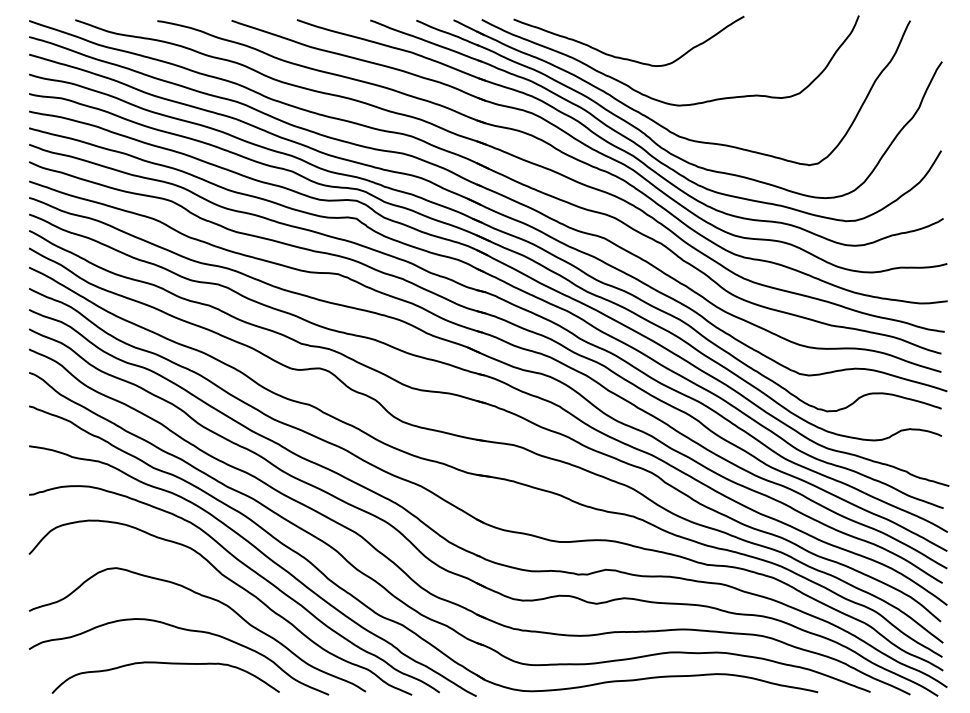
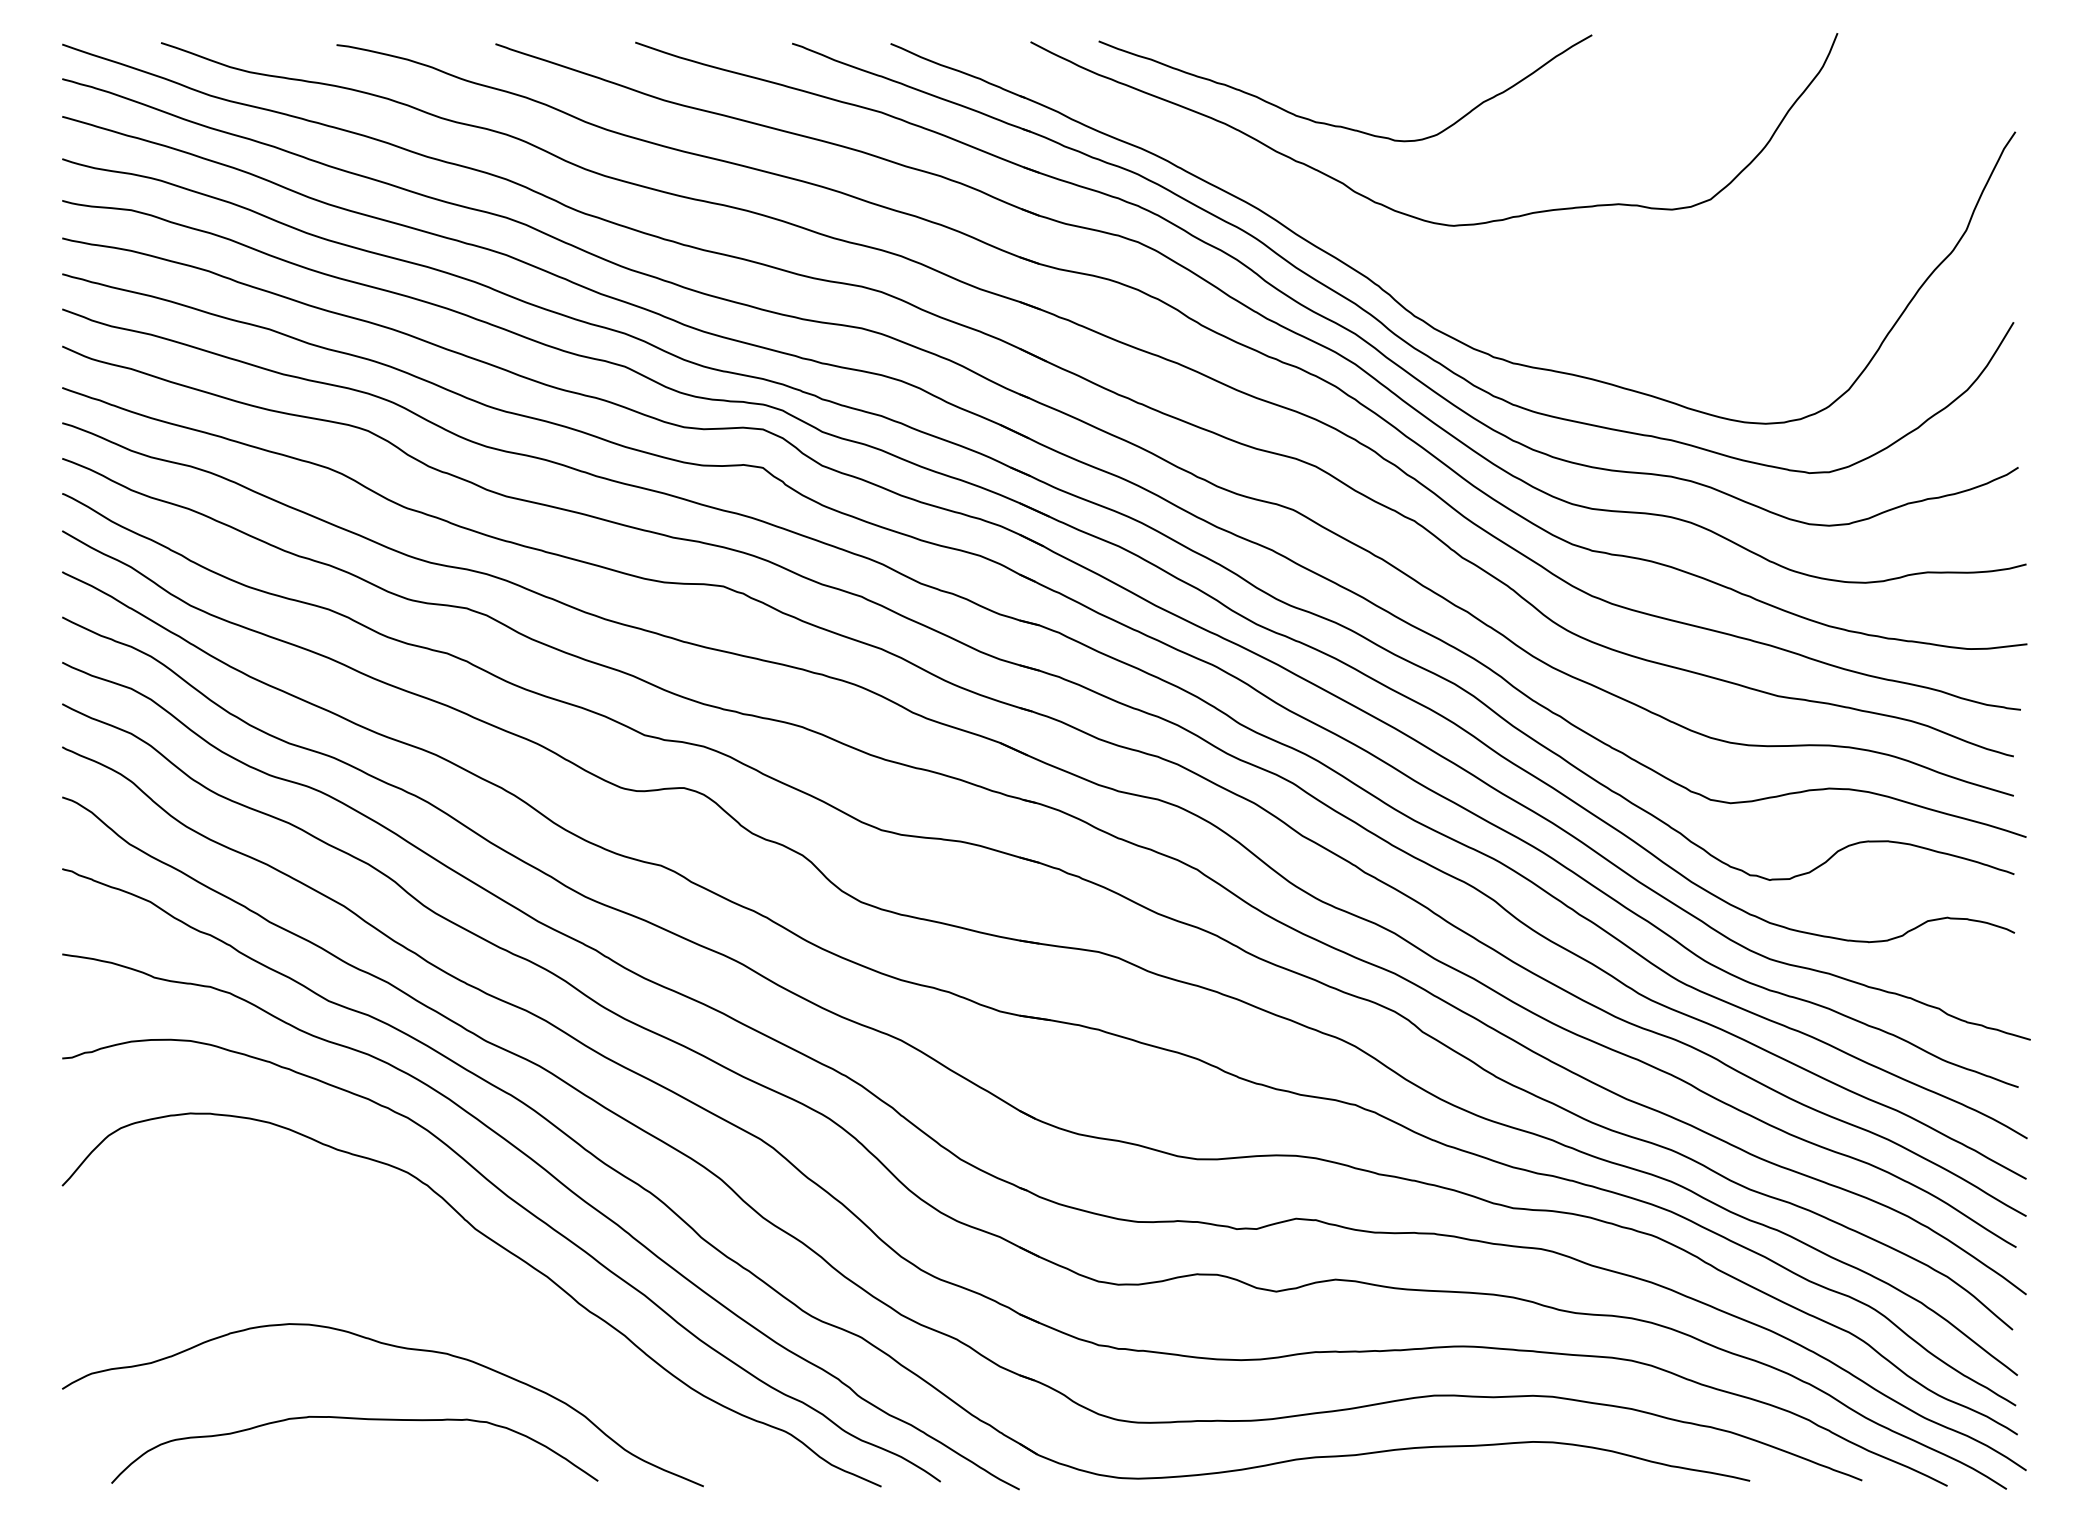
part: (659, 123) -> (1410, 264), removed
curve: (207, 598) -> (443, 1280), removed

